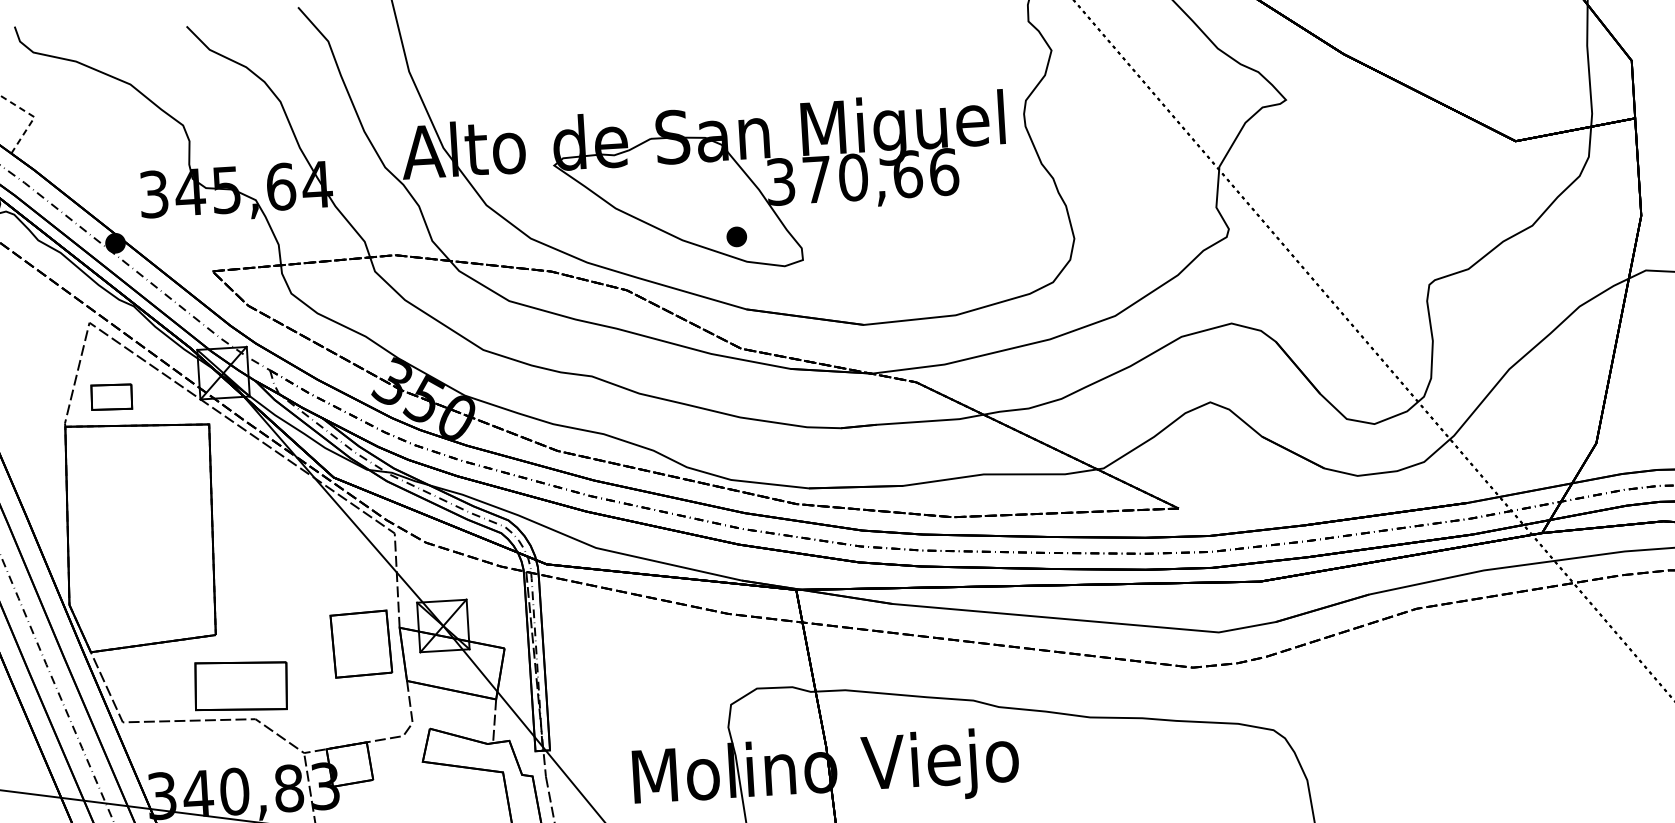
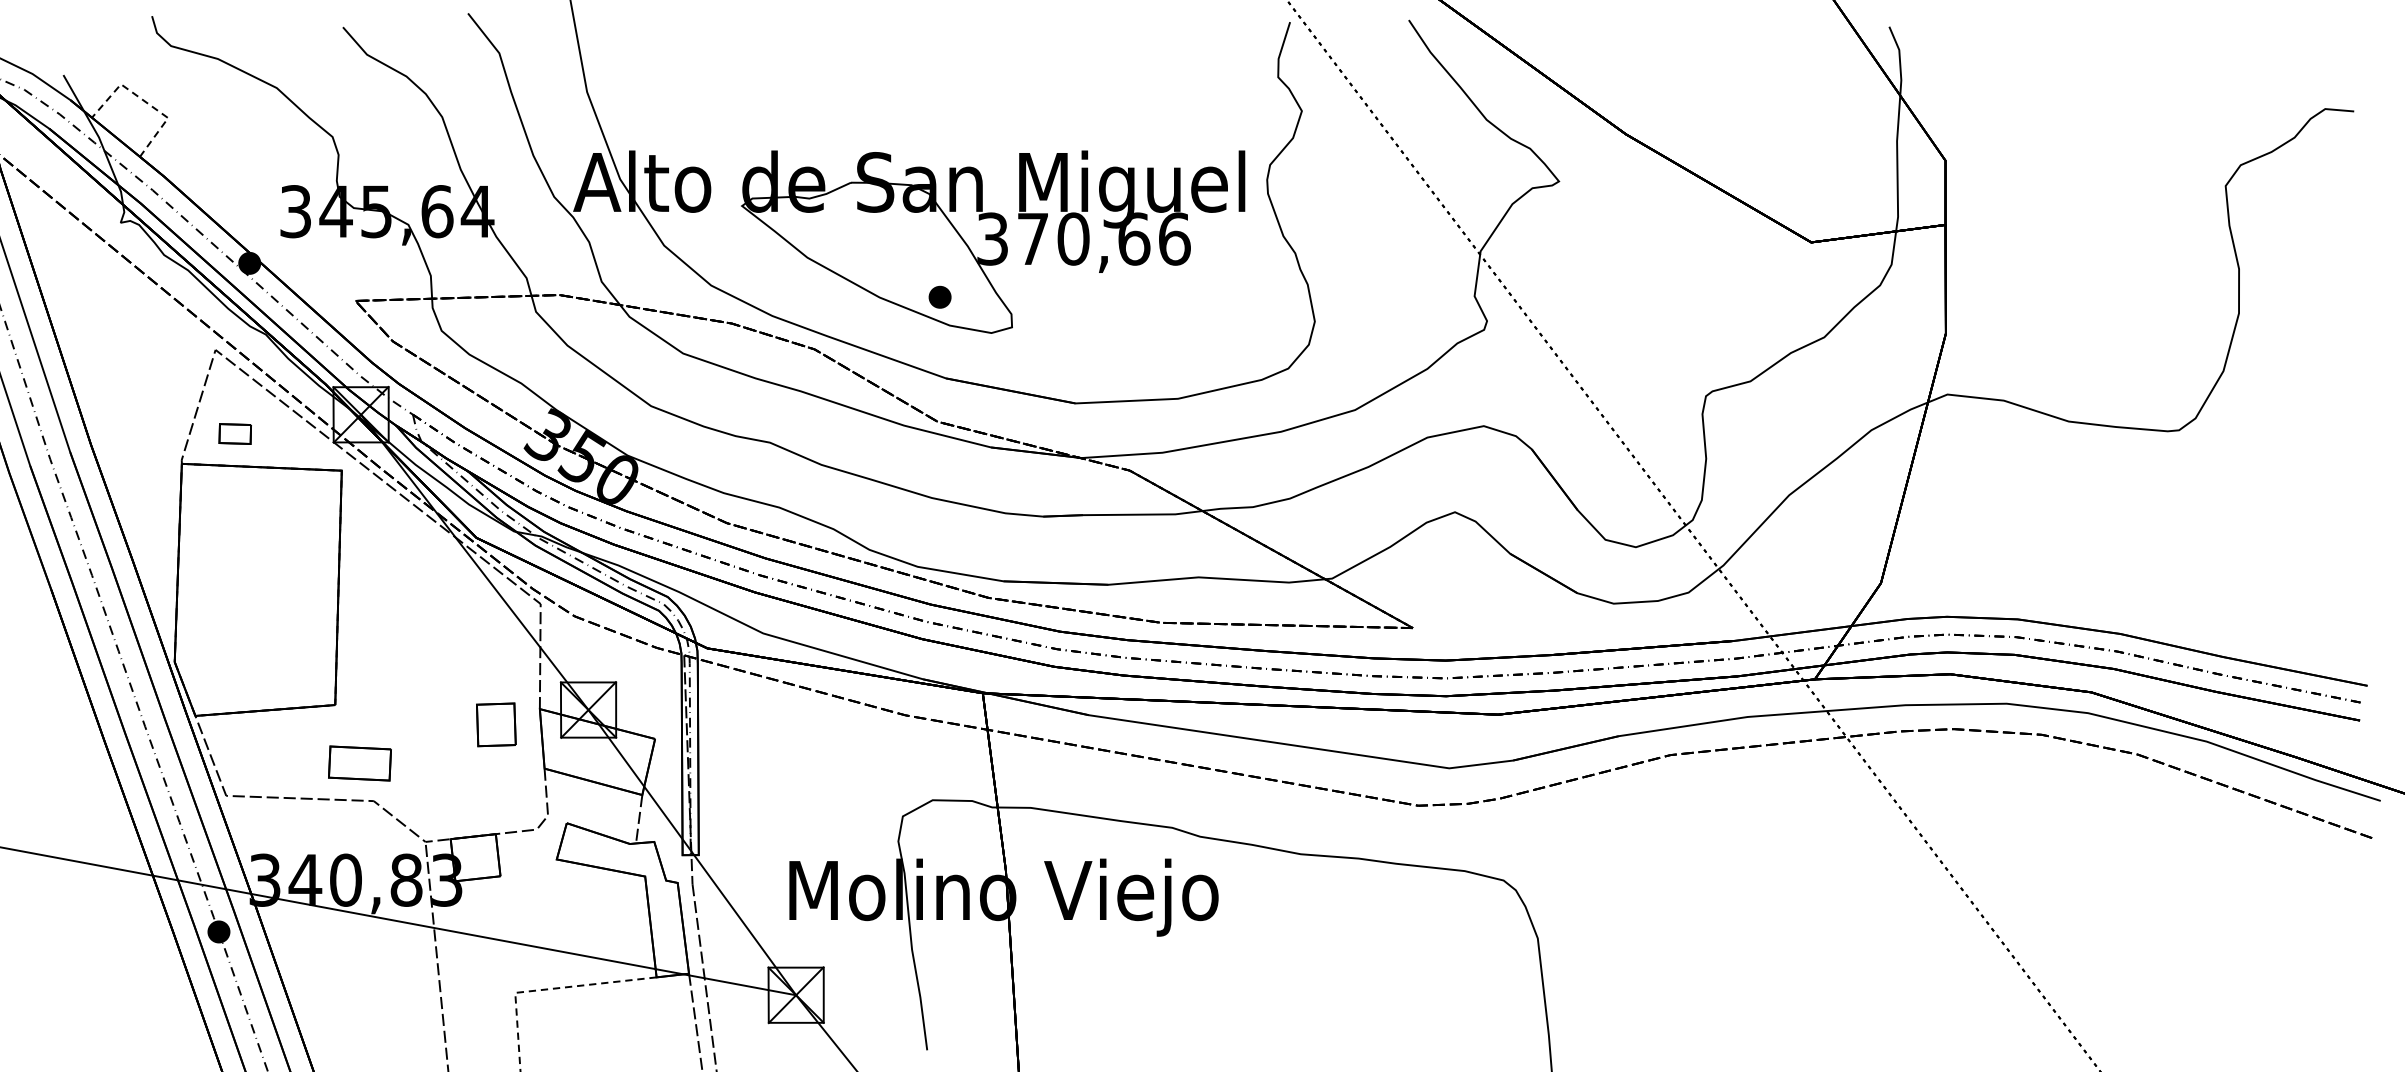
part: (110, 396) -> (234, 433), size x0.7
part: (361, 643) -> (496, 724), size x0.6
part: (240, 686) -> (359, 763), size x0.6

